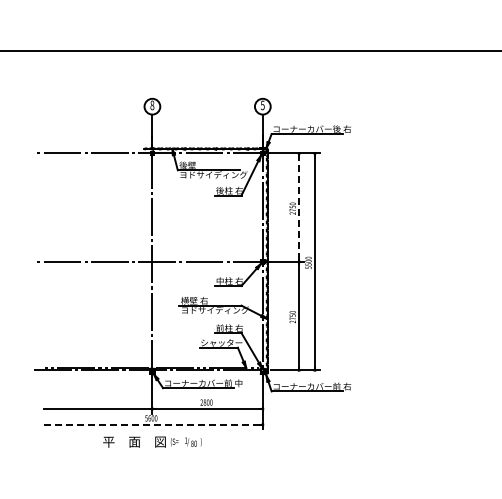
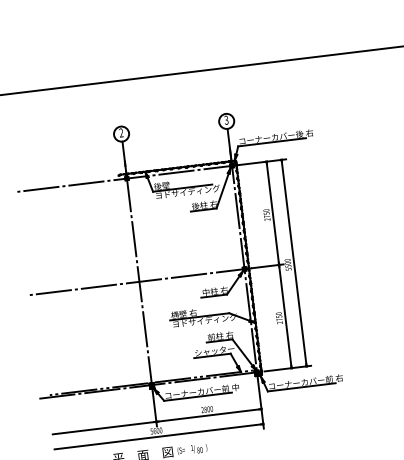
text: (262, 104) -> (226, 119), 5 -> 3
text: (152, 105) -> (121, 132), 8 -> 2
line: (299, 207) -> (273, 213), dashed -> solid
line: (152, 424) -> (158, 436), dashed -> solid

